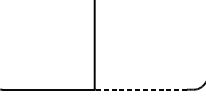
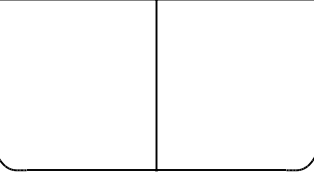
line: (140, 89) -> (221, 170), dashed -> solid

